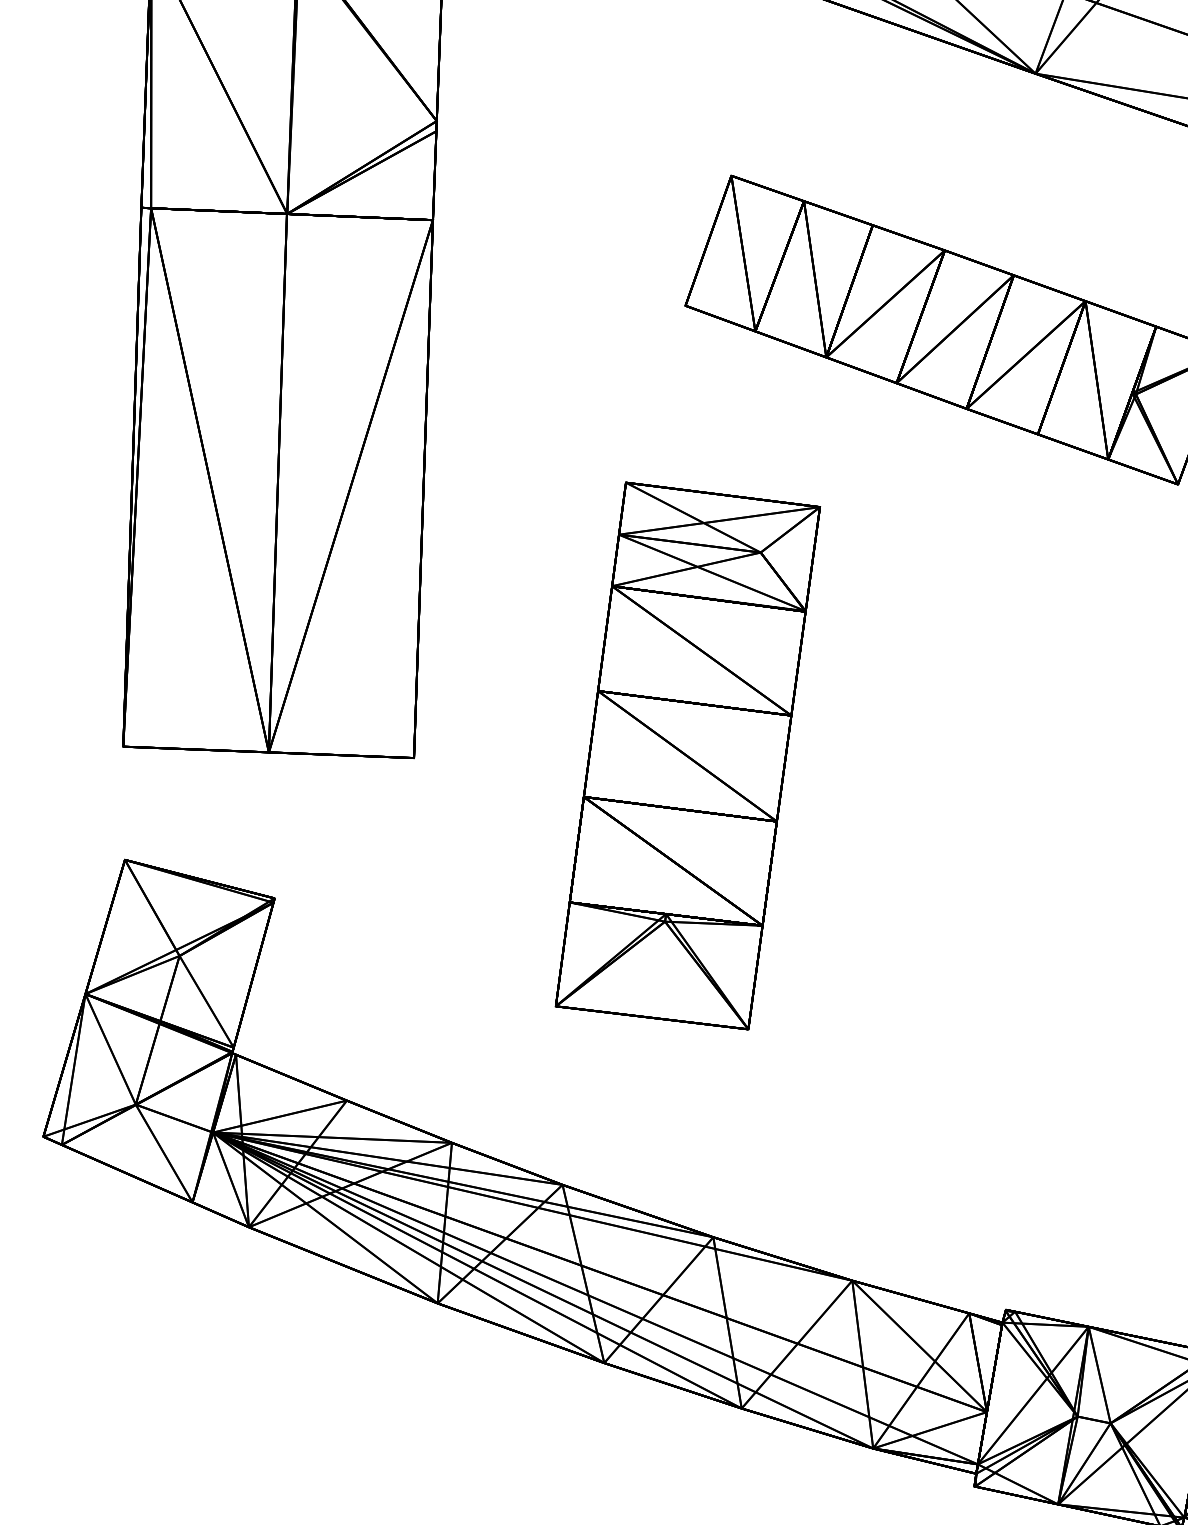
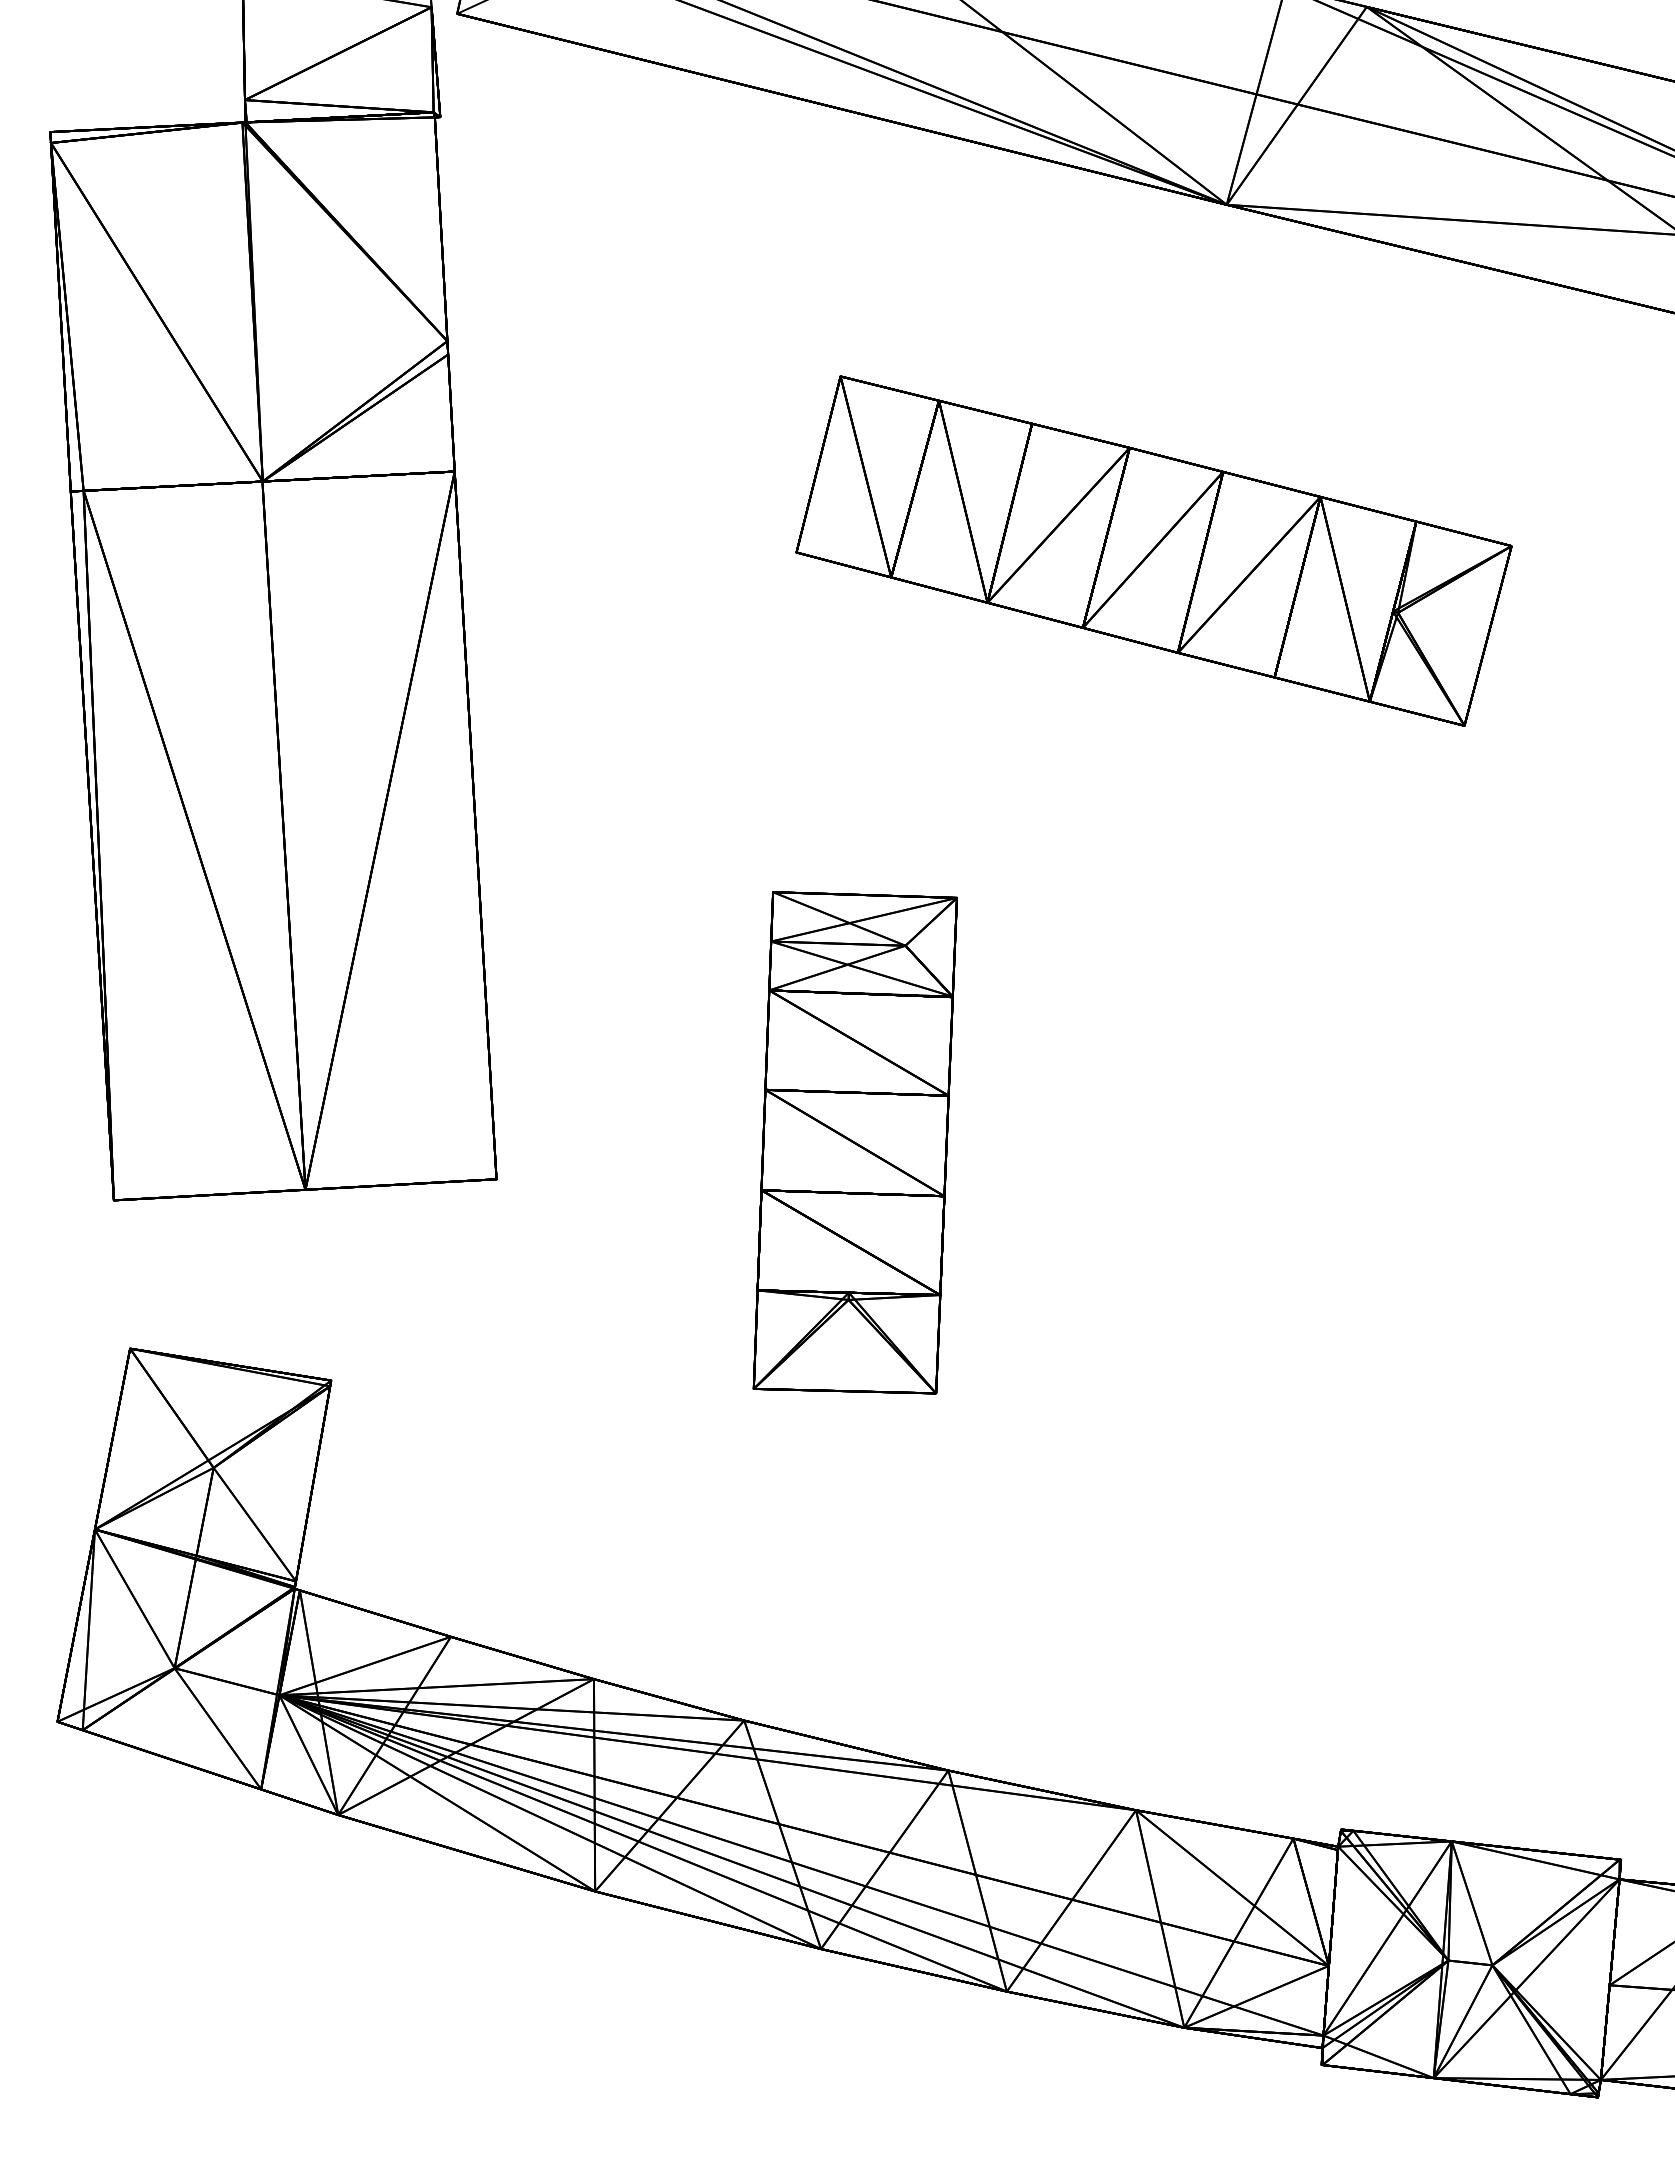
part: (687, 755) -> (854, 1142), size x0.71

